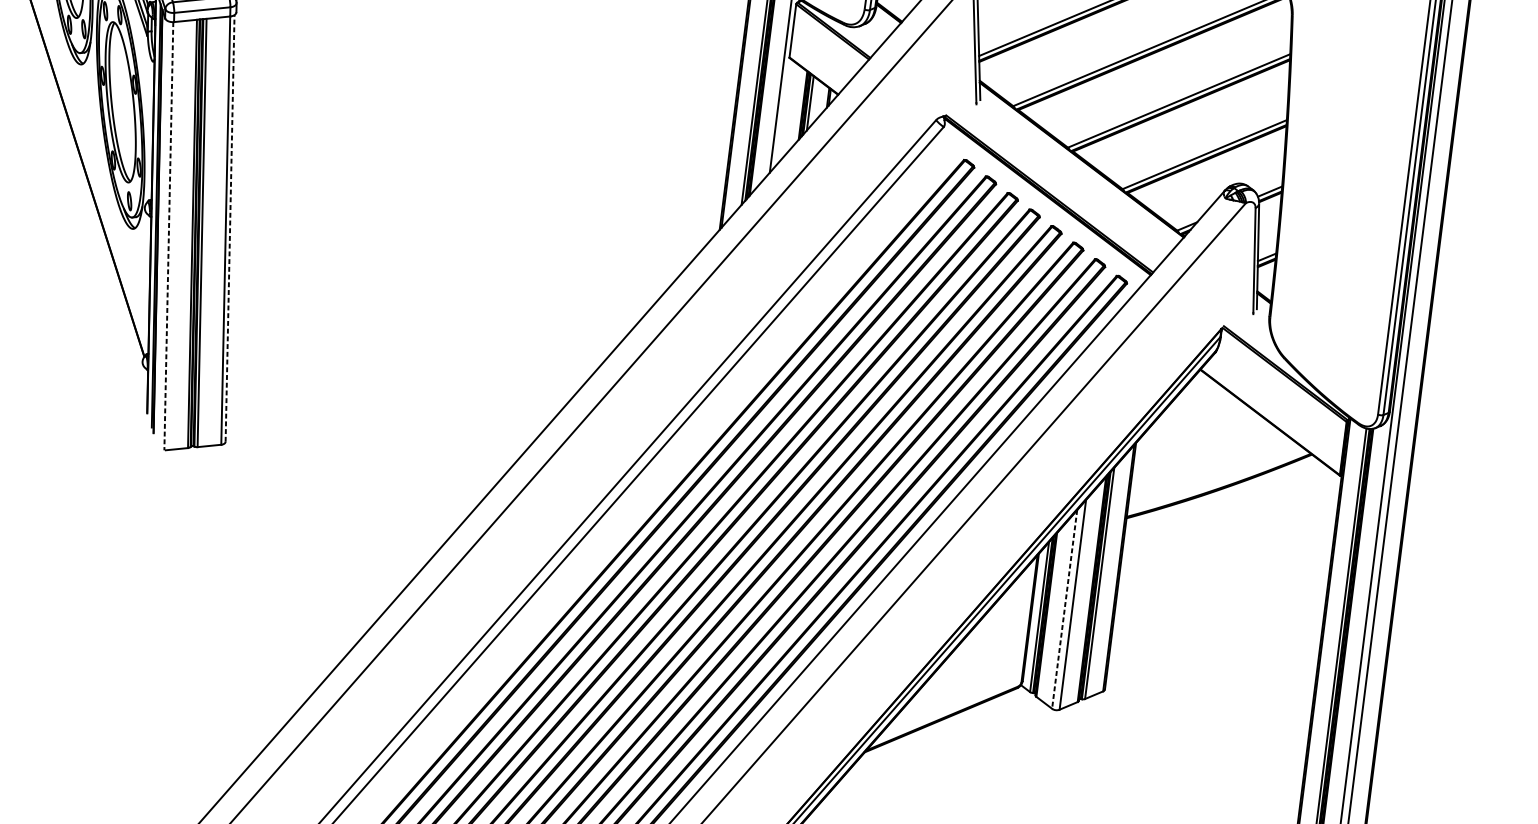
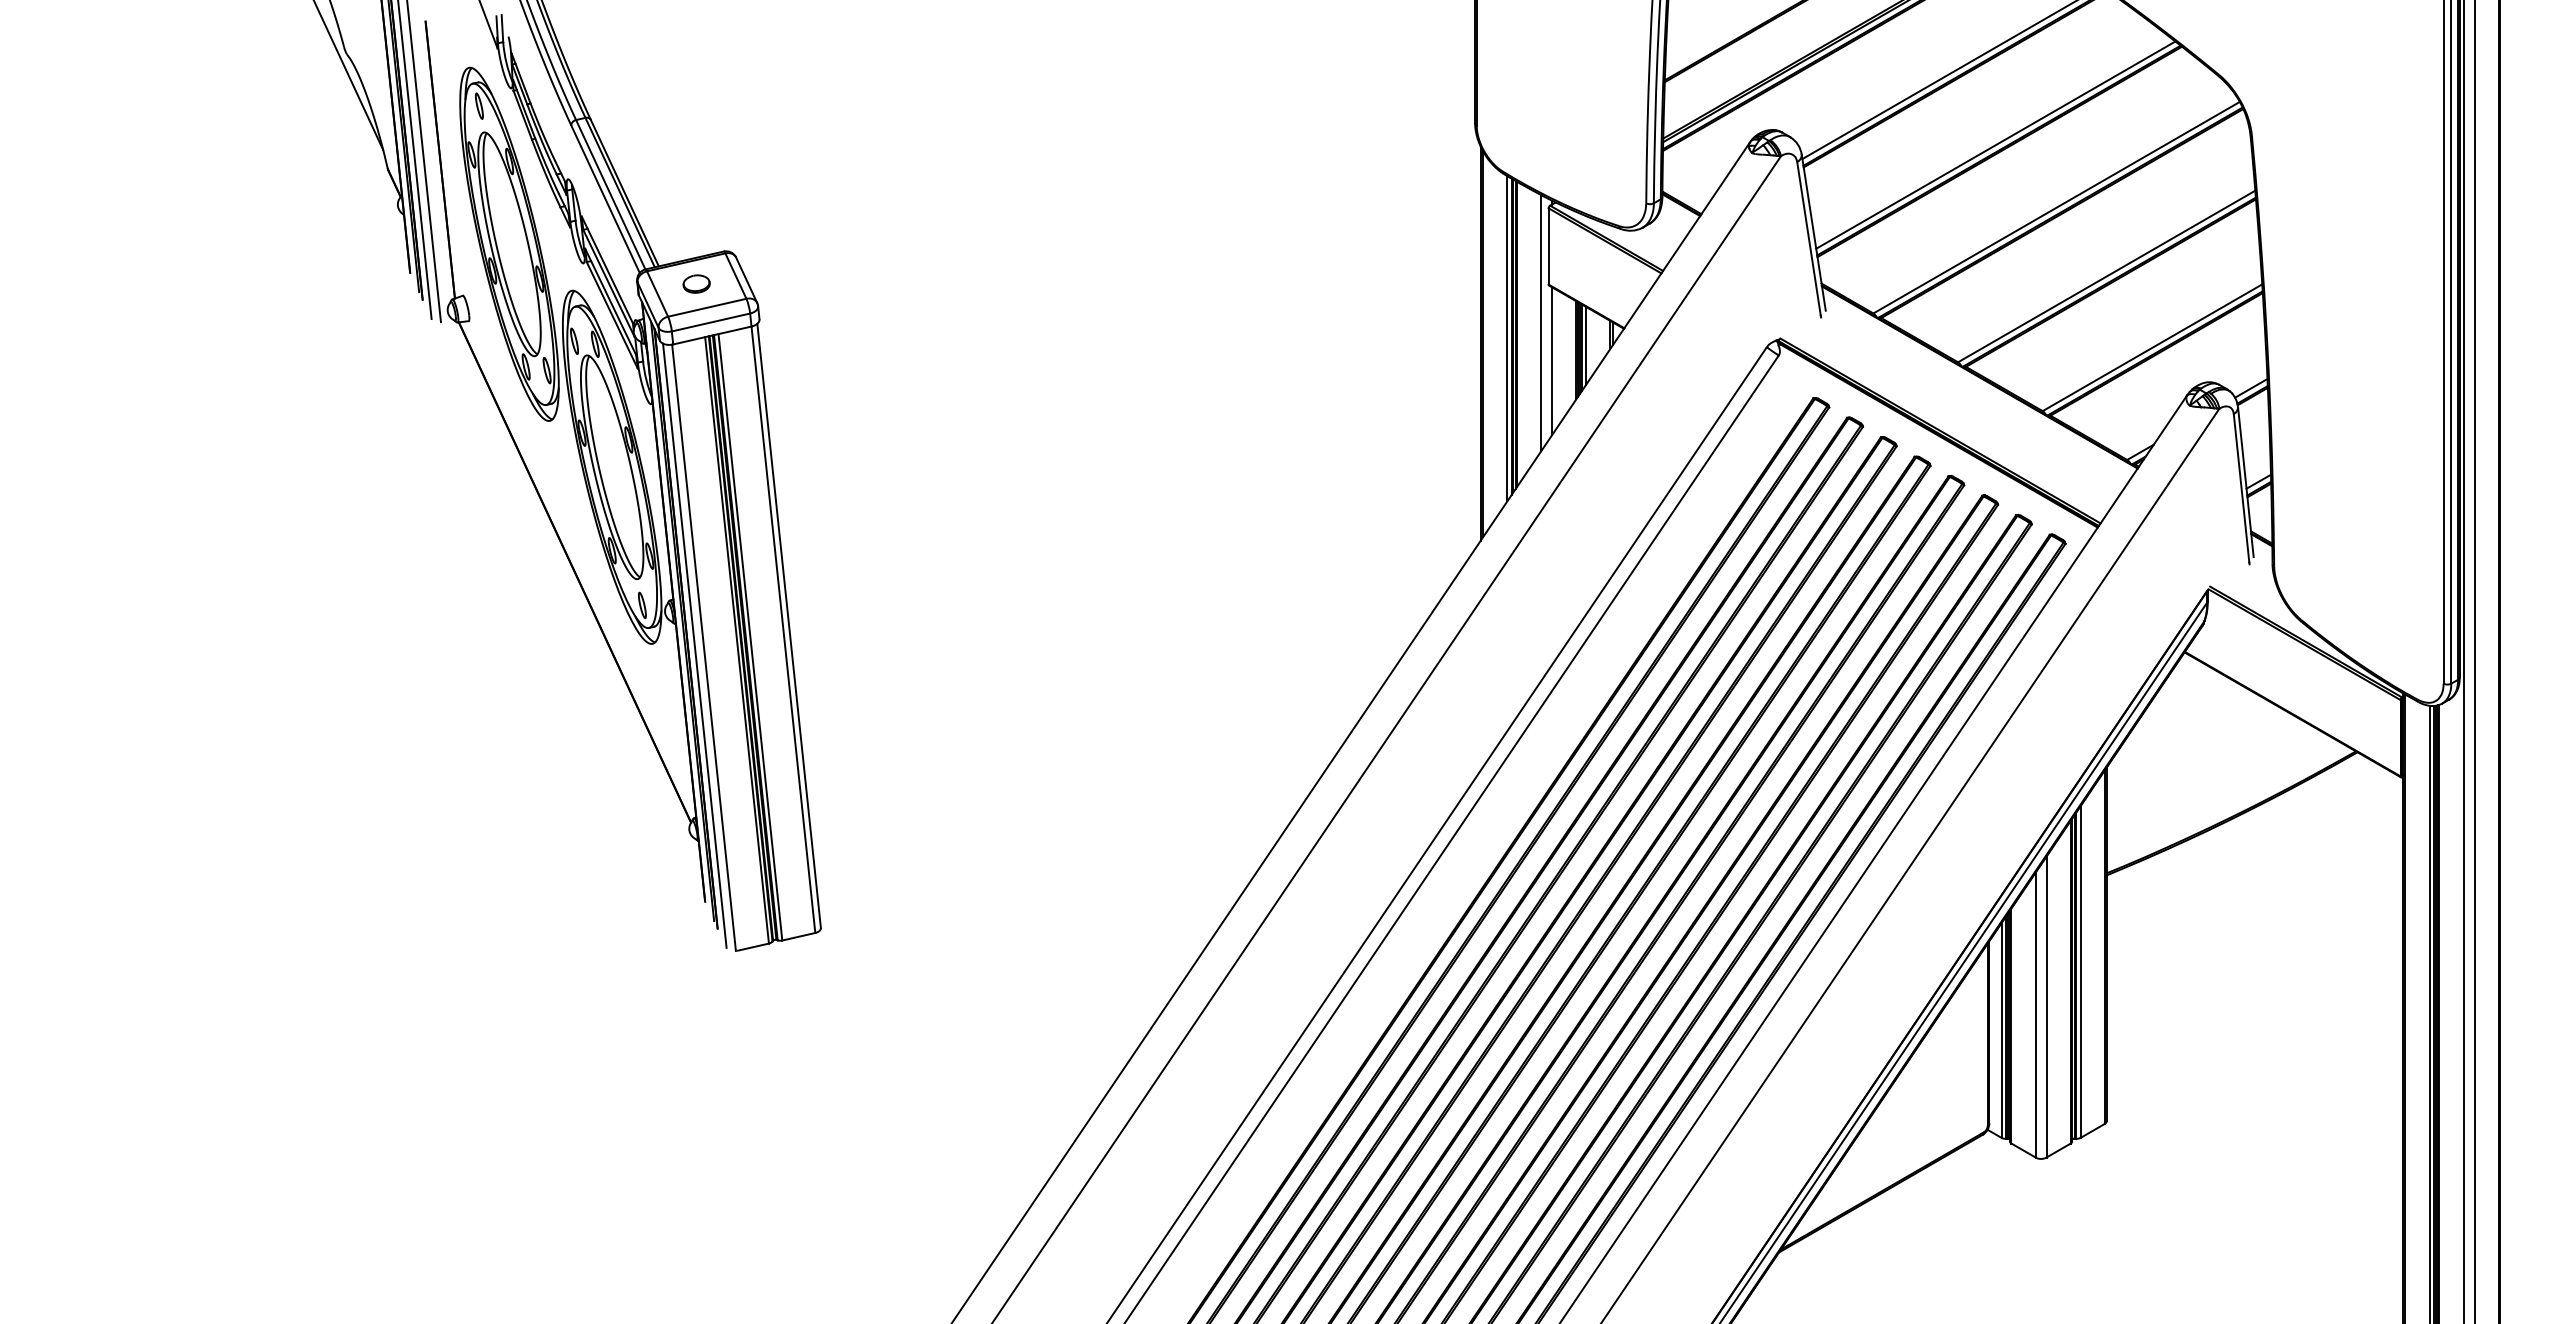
line: (785, 111) -> (1552, 361), added
line: (230, 228) -> (789, 625), dashed -> solid
line: (162, 233) -> (694, 645), added
line: (169, 236) -> (704, 647), dashed -> solid
line: (1064, 609) -> (2035, 1015), dashed -> solid

